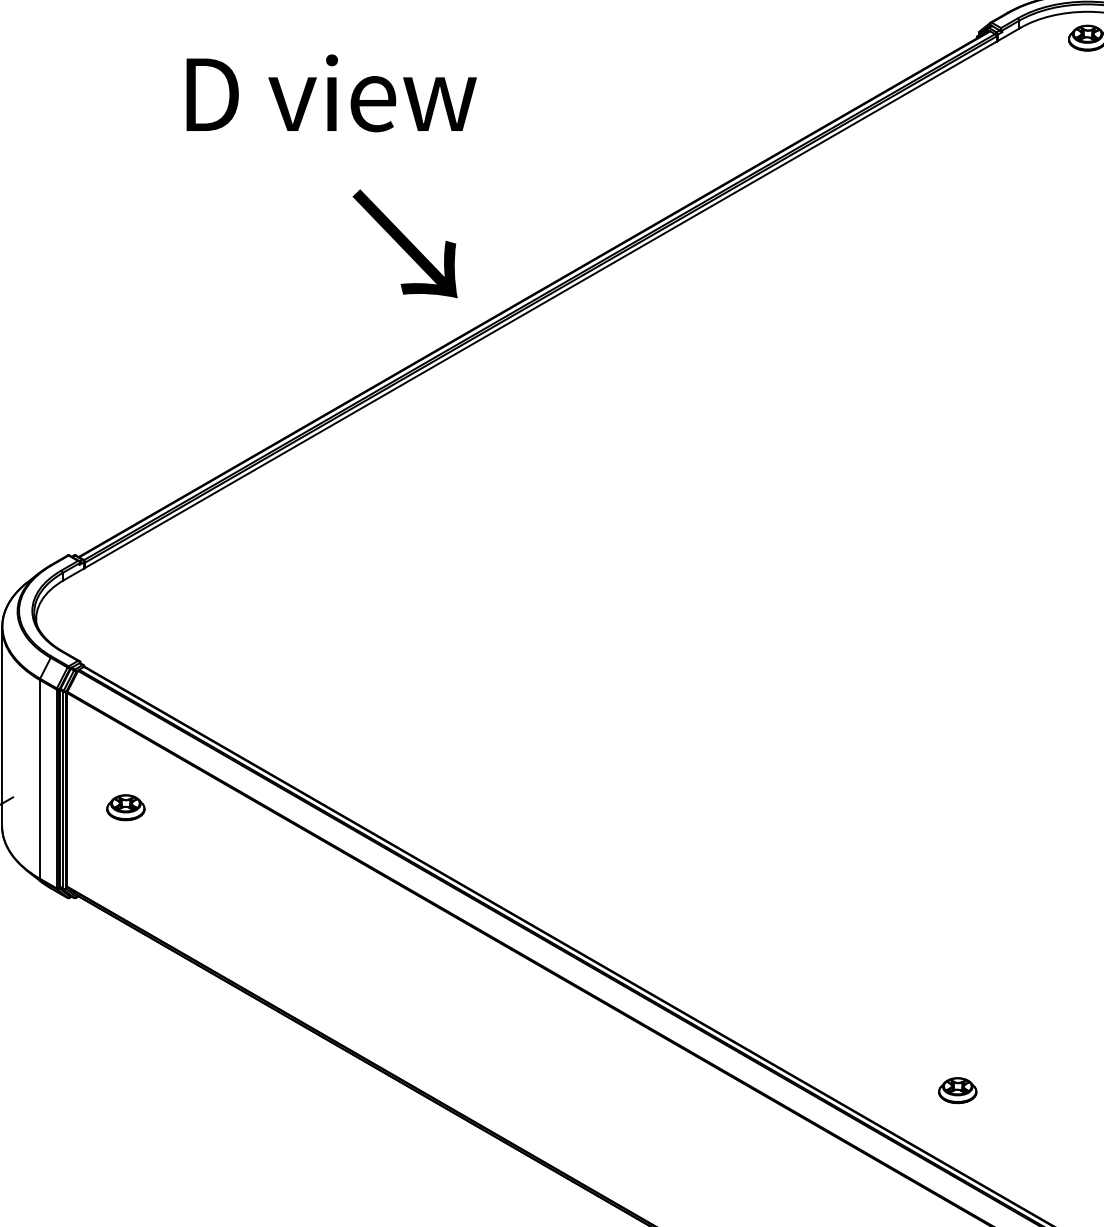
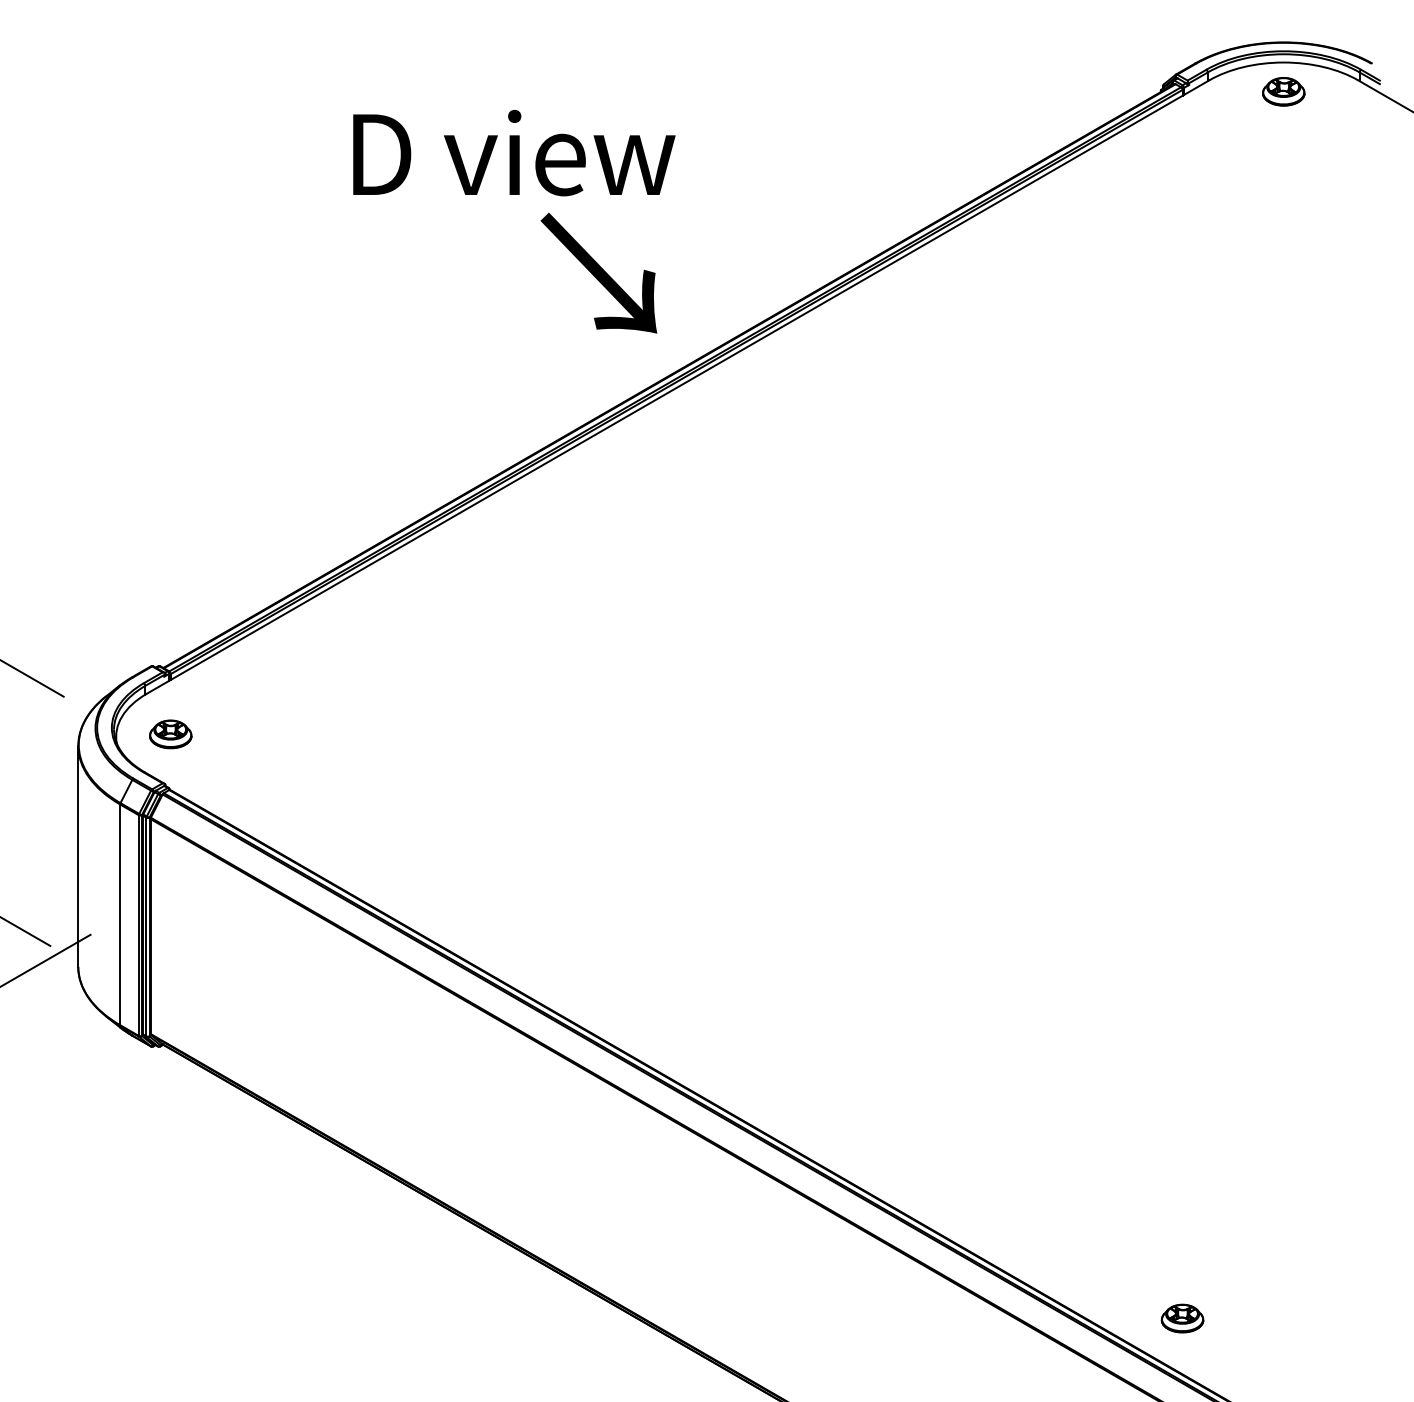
text: (331, 92) -> (514, 152), moved
text: (404, 244) -> (598, 273), moved
part: (125, 807) -> (170, 734), moved
part: (957, 1090) -> (1182, 1318), moved

